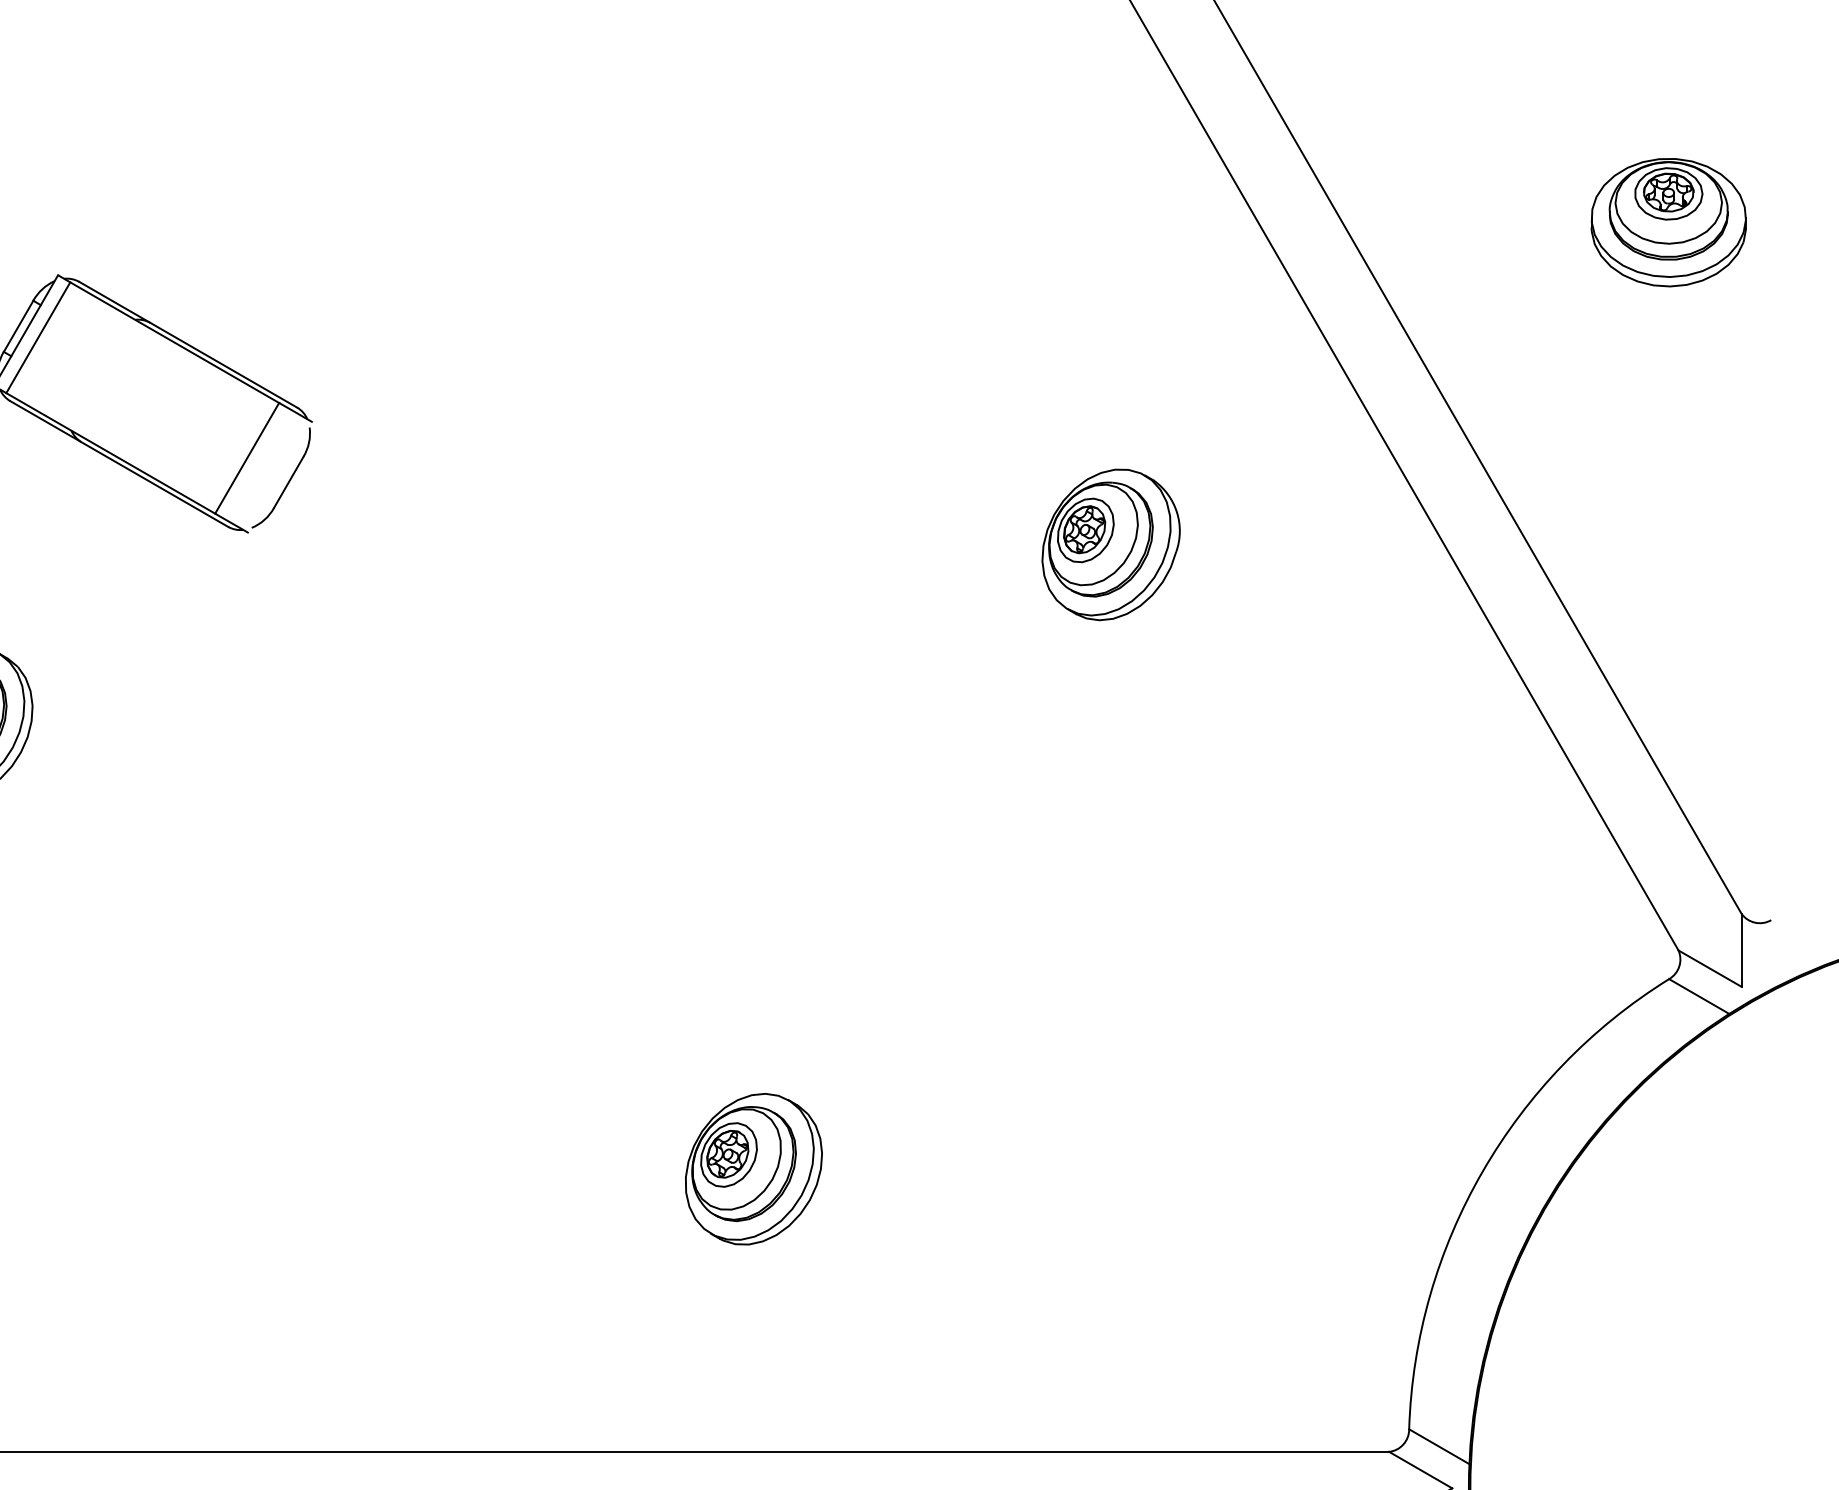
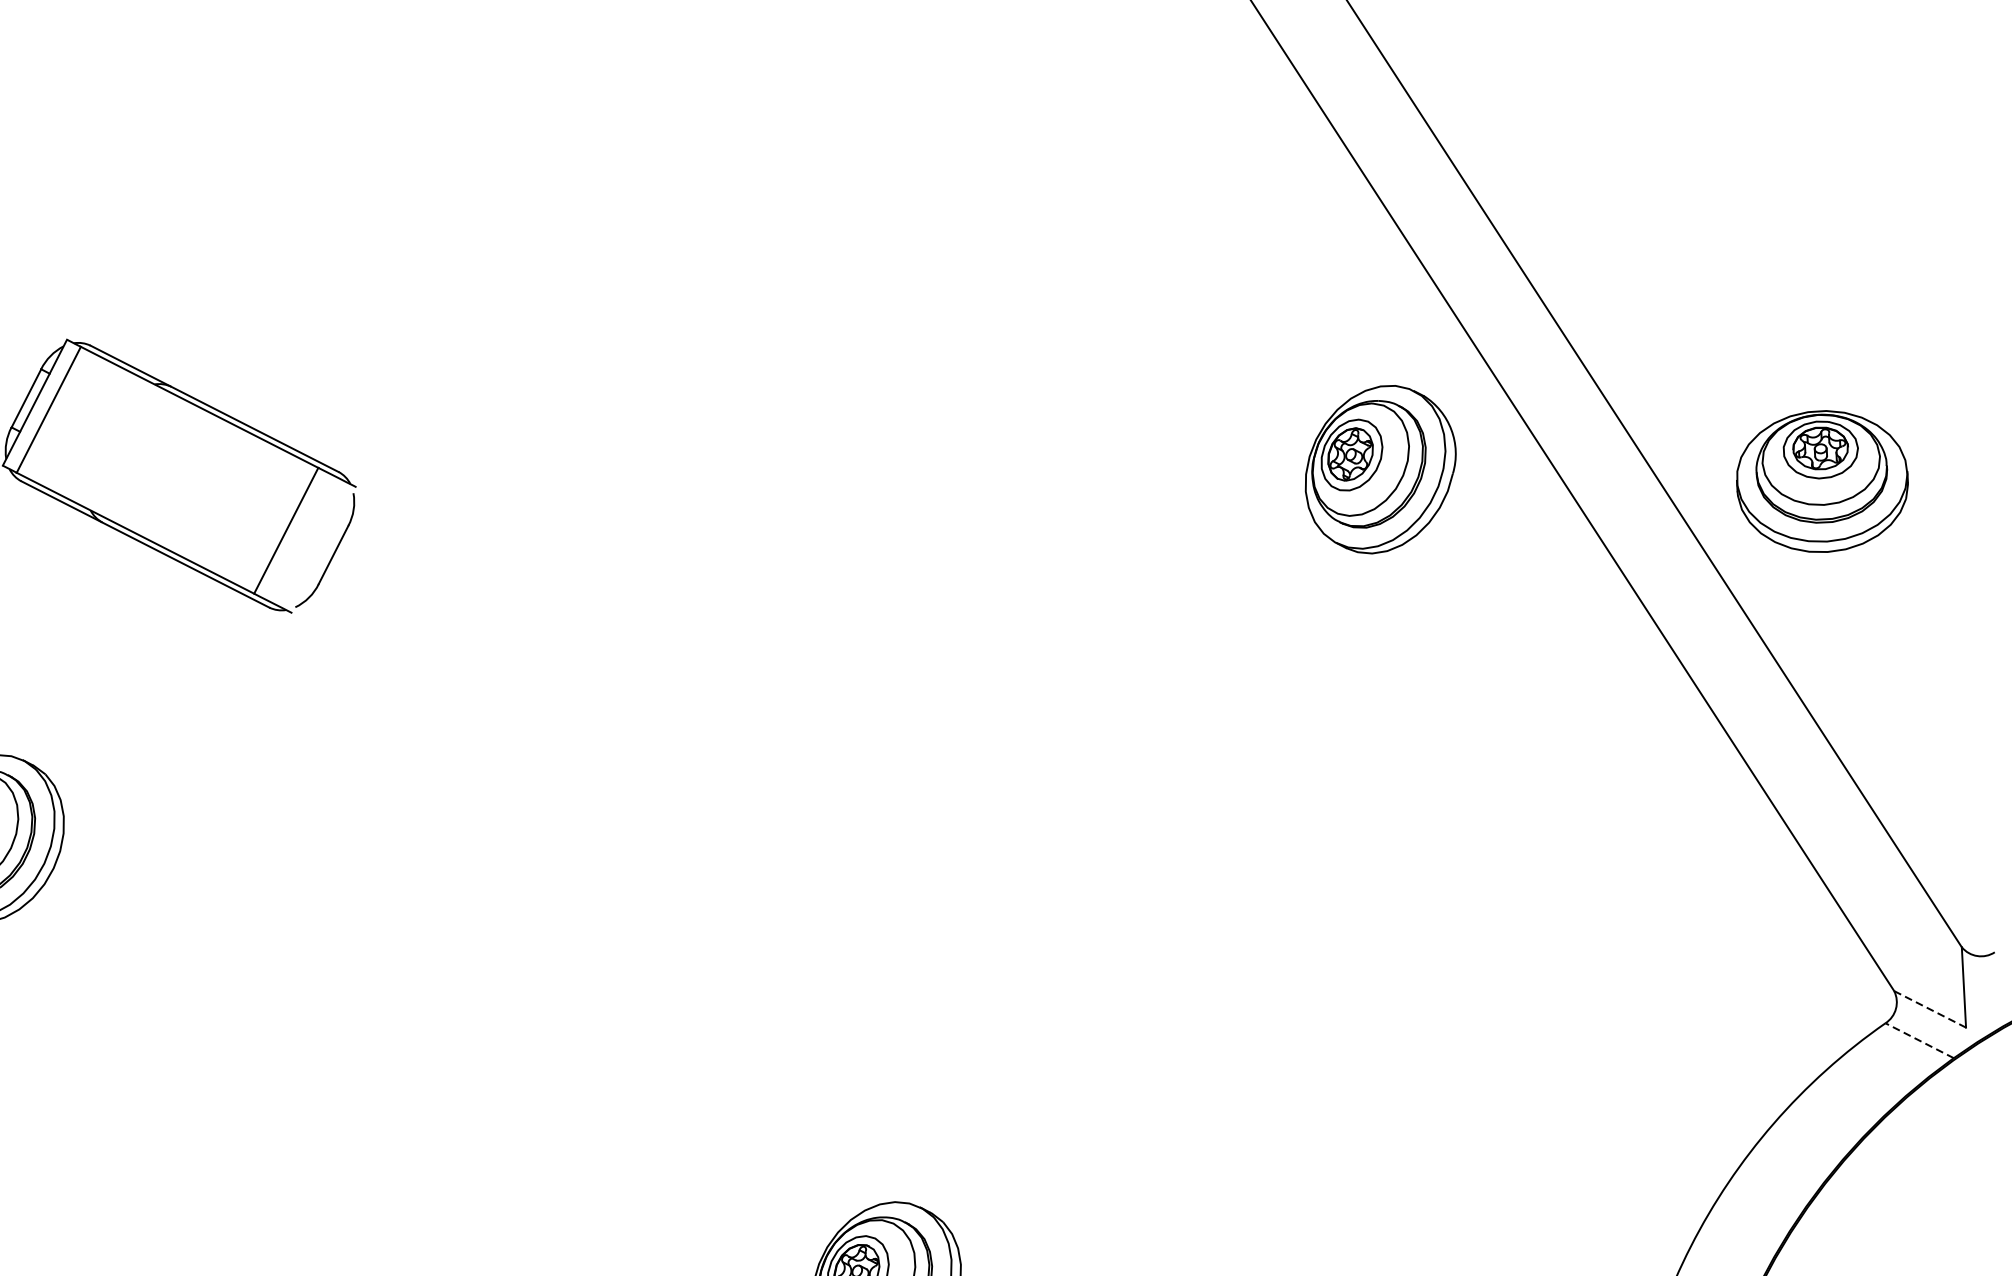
part: (1668, 222) -> (1822, 481), moved
part: (1110, 544) -> (1379, 469), moved
line: (1710, 968) -> (1930, 1009), solid -> dashed
line: (1699, 996) -> (1920, 1040), solid -> dashed

